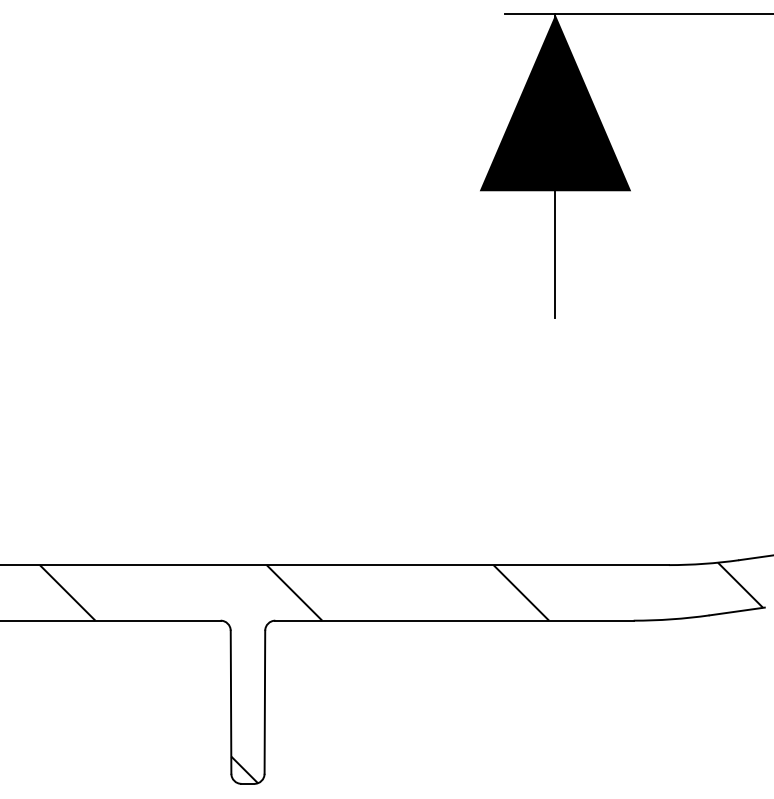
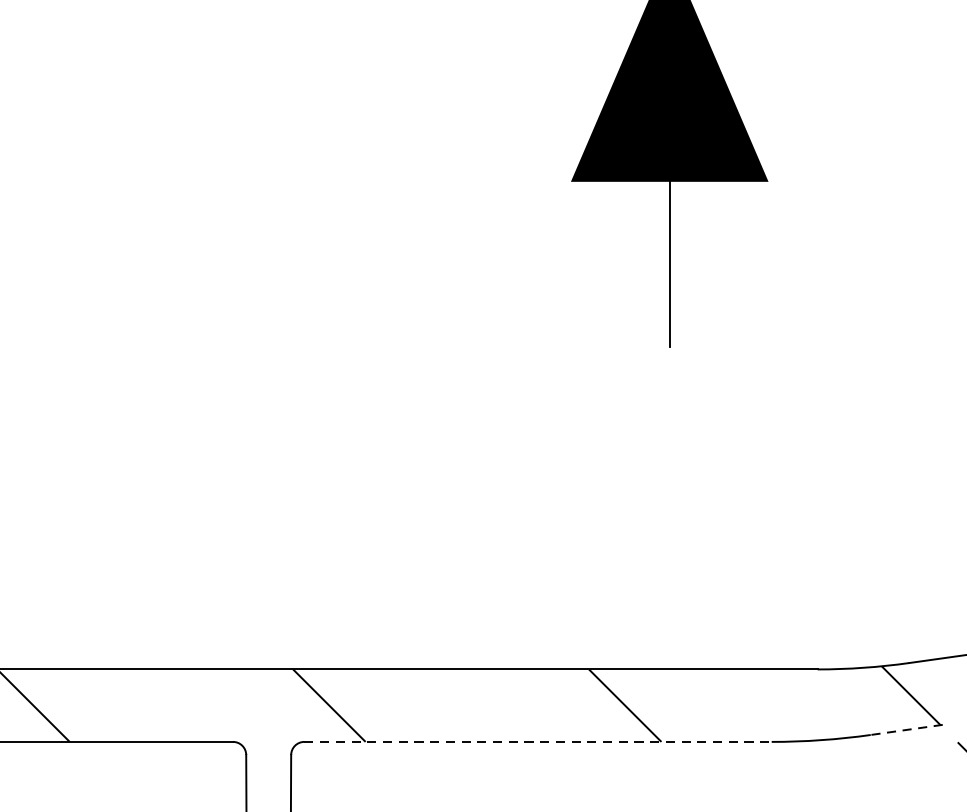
line: (737, 611) -> (907, 729), solid -> dashed
line: (454, 620) -> (538, 741), solid -> dashed

